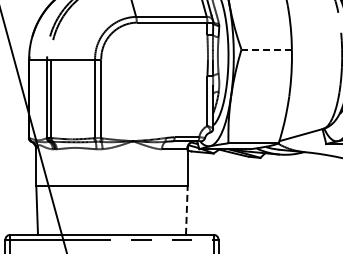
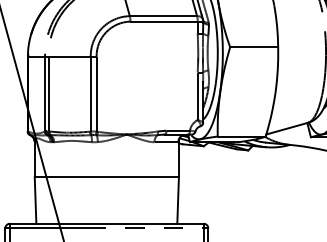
line: (266, 49) -> (253, 47), dashed -> solid
line: (186, 209) -> (177, 199), dashed -> solid

